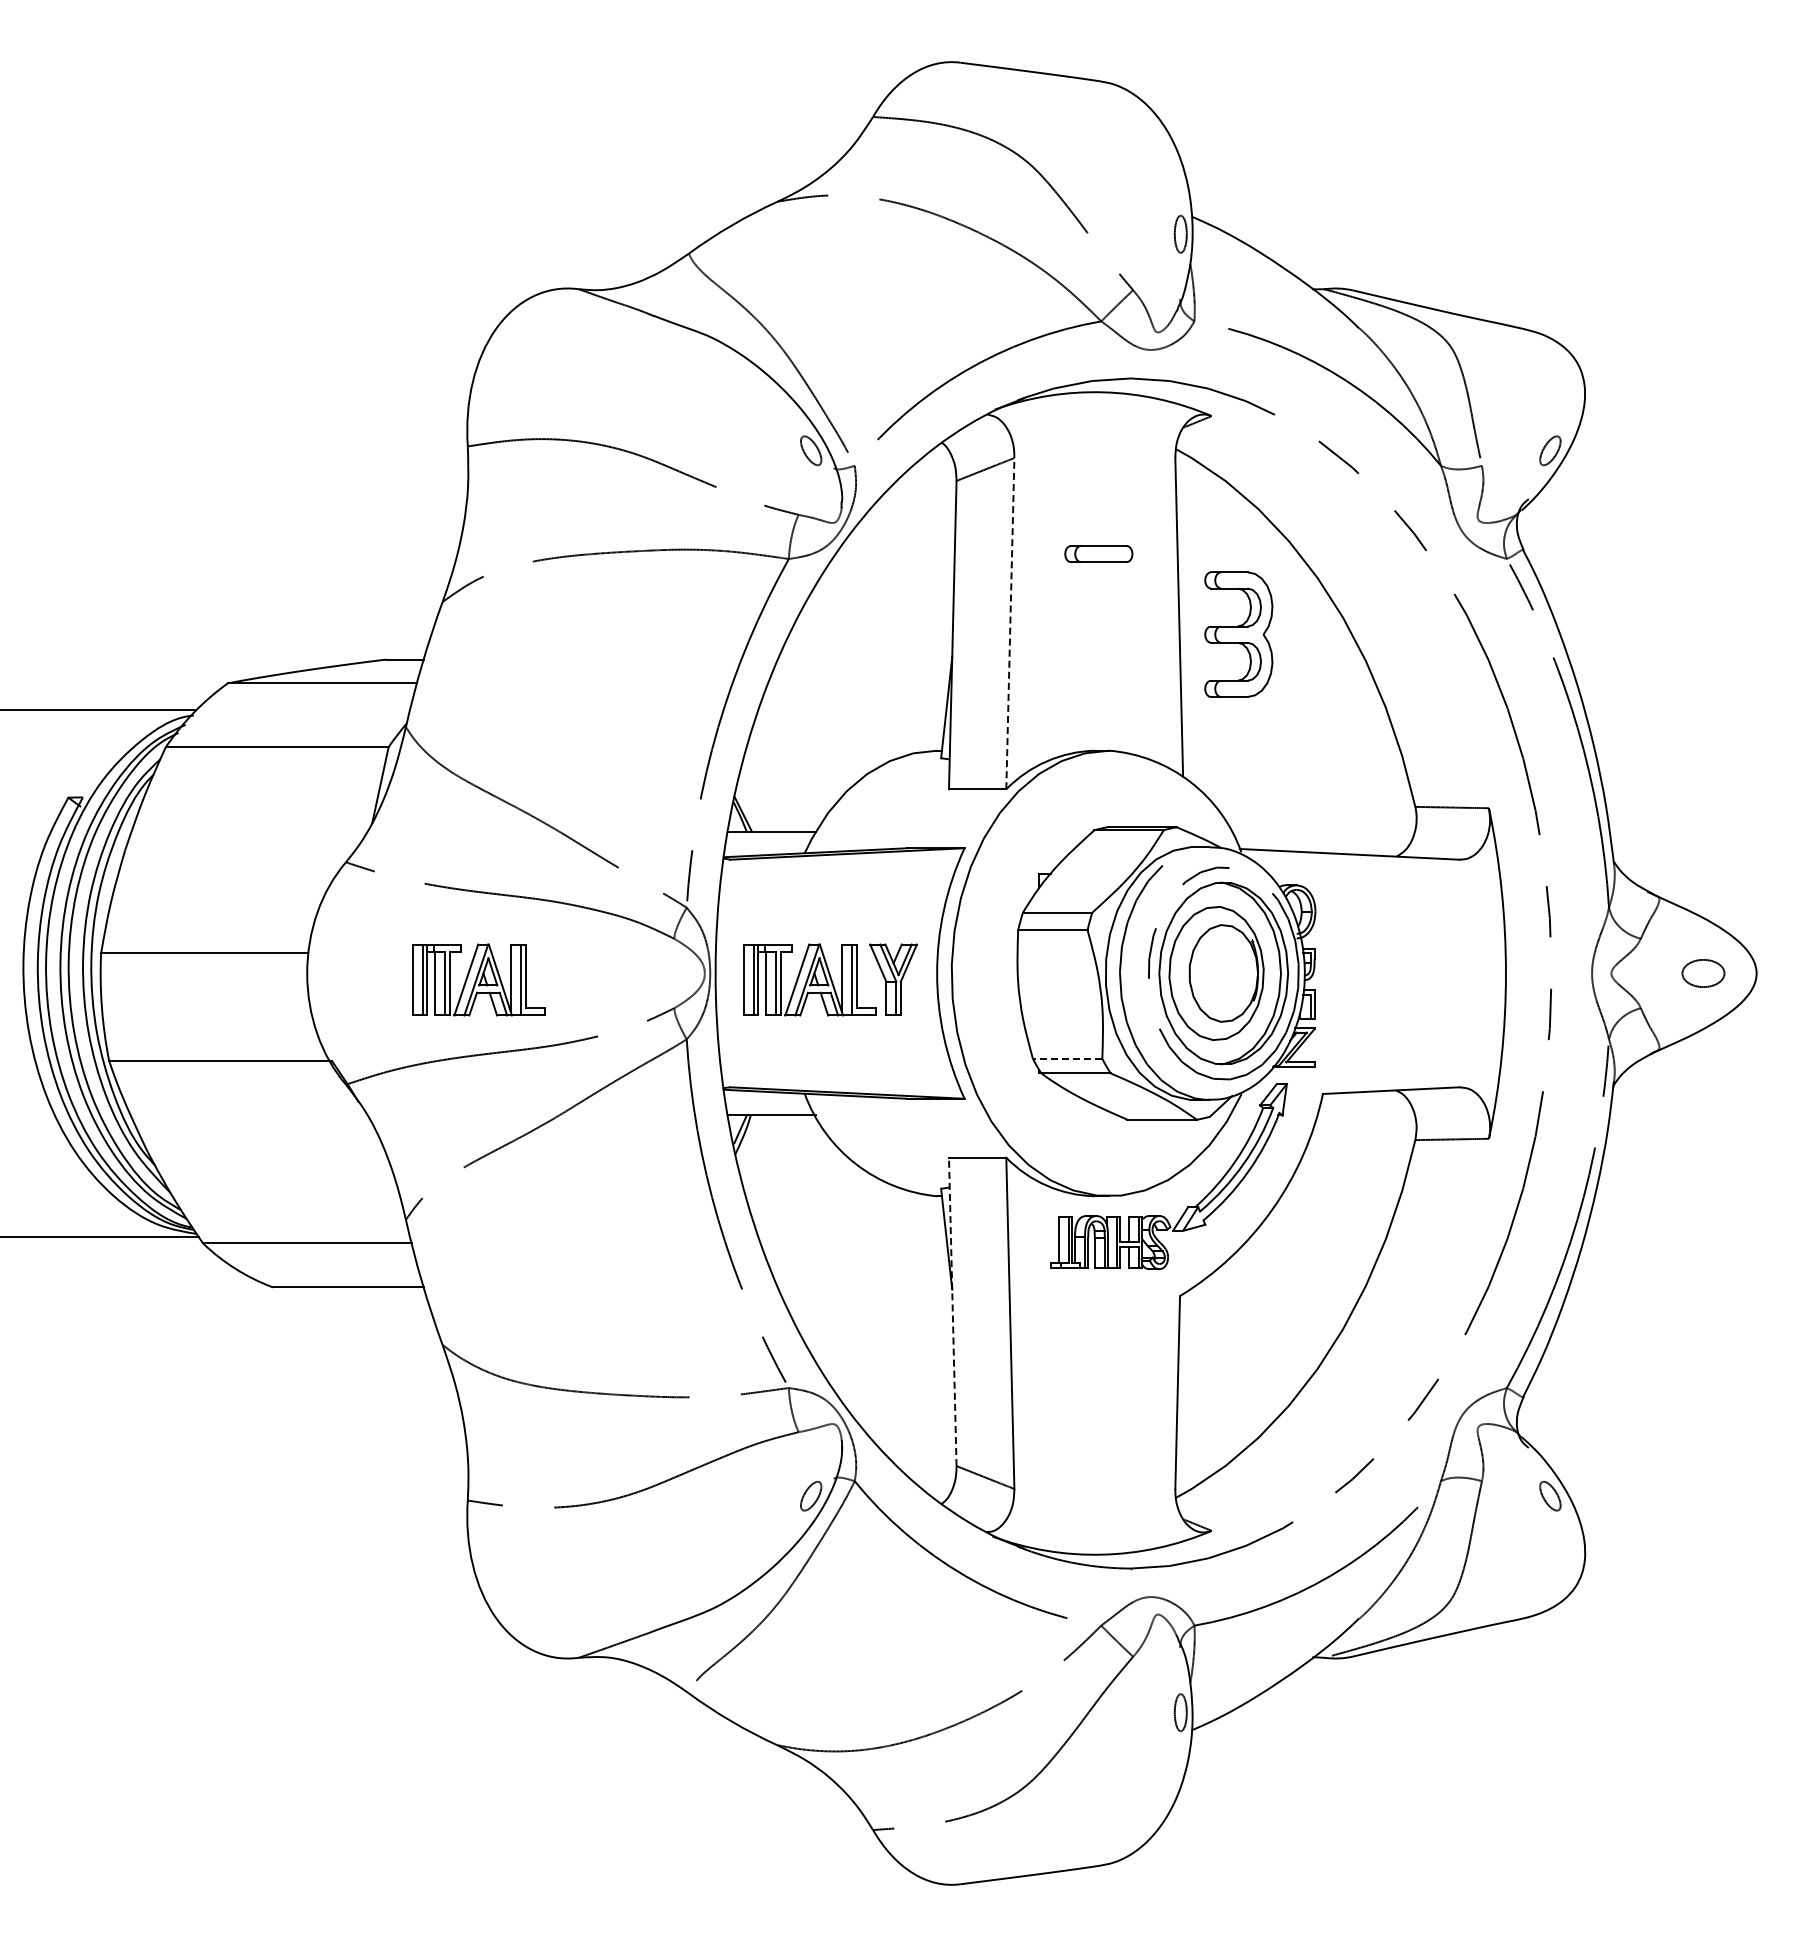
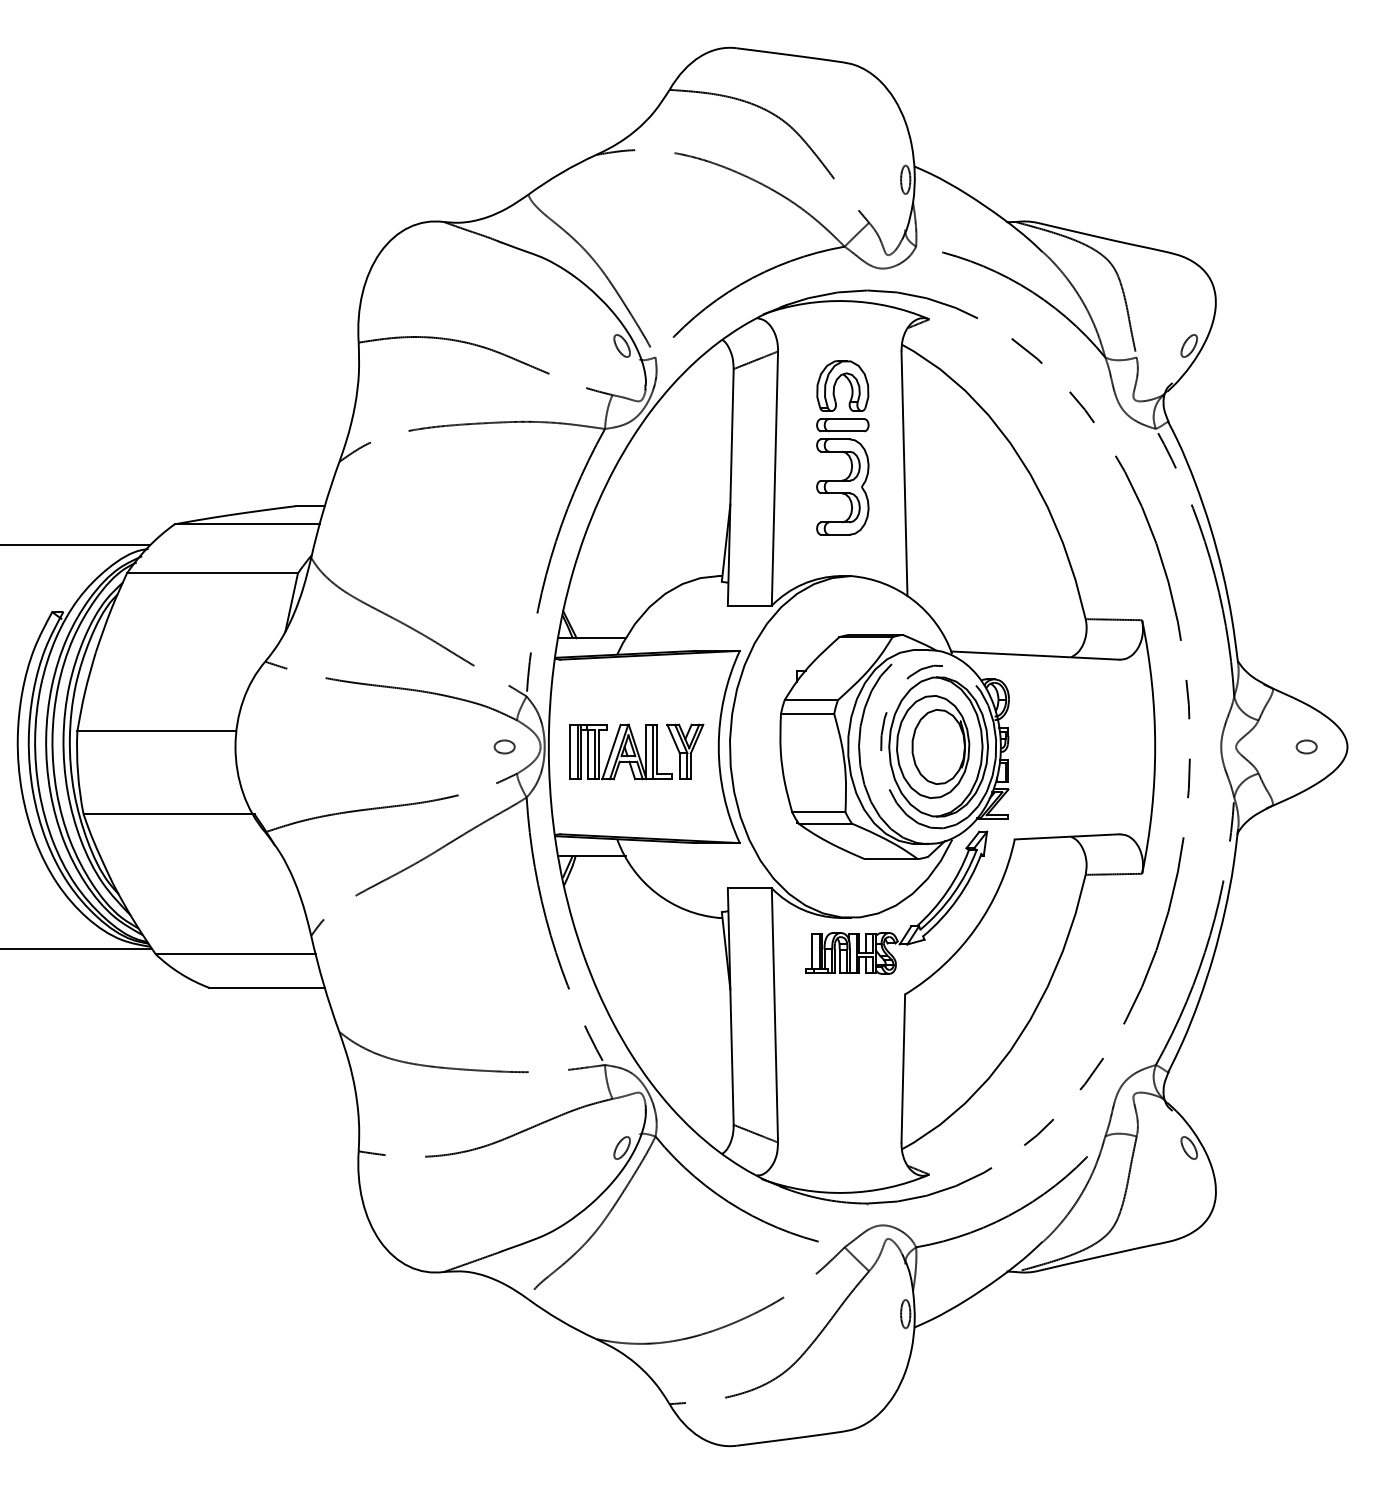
part: (1090, 498) -> (836, 382), added
line: (1010, 623) -> (775, 478), dashed -> solid
part: (1238, 634) -> (842, 486), moved
part: (658, 973) -> (505, 747), added
part: (1703, 973) -> (1306, 747), size x0.62
part: (478, 979) -> (366, 751), removed
line: (1067, 1058) -> (818, 812), dashed -> solid
line: (952, 1311) -> (730, 1006), dashed -> solid

